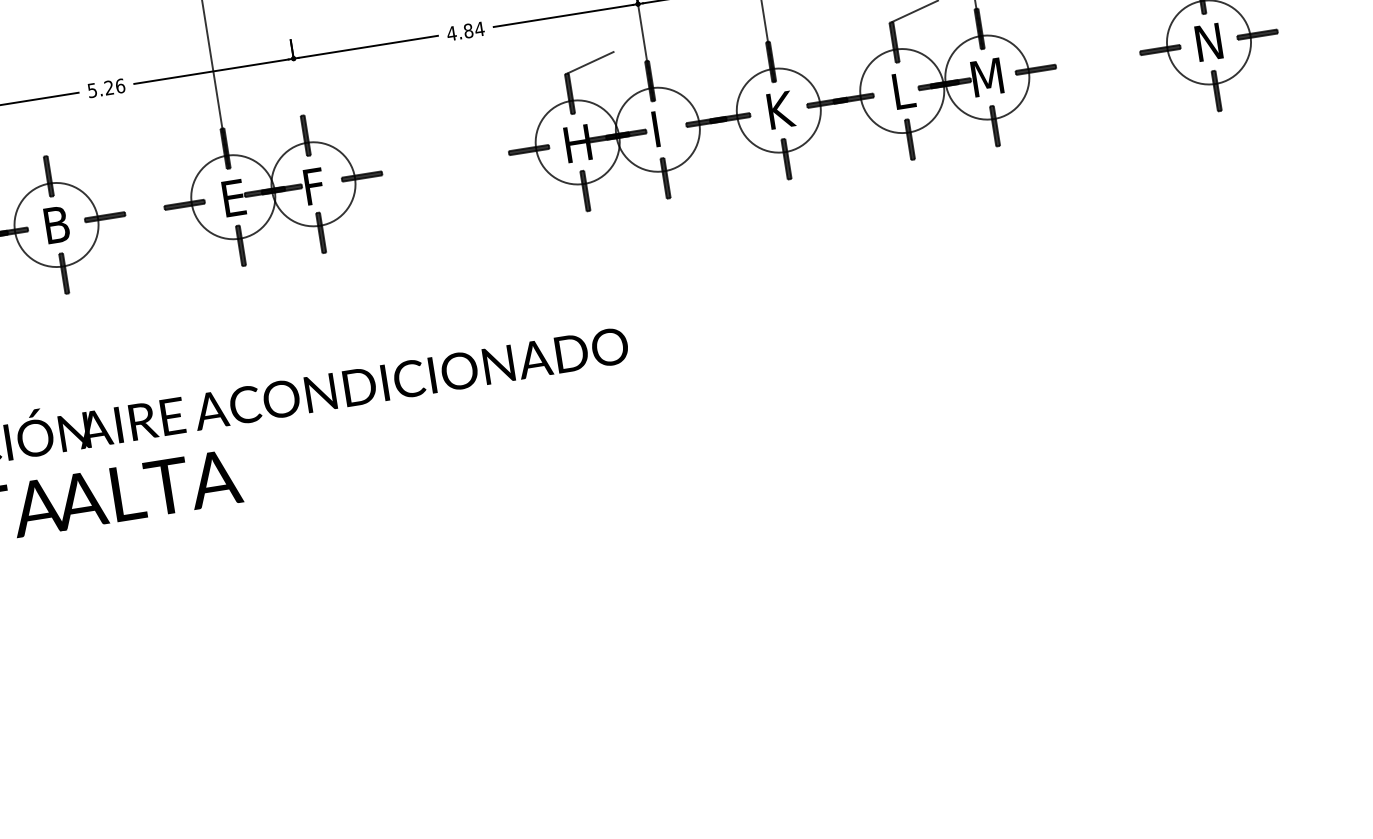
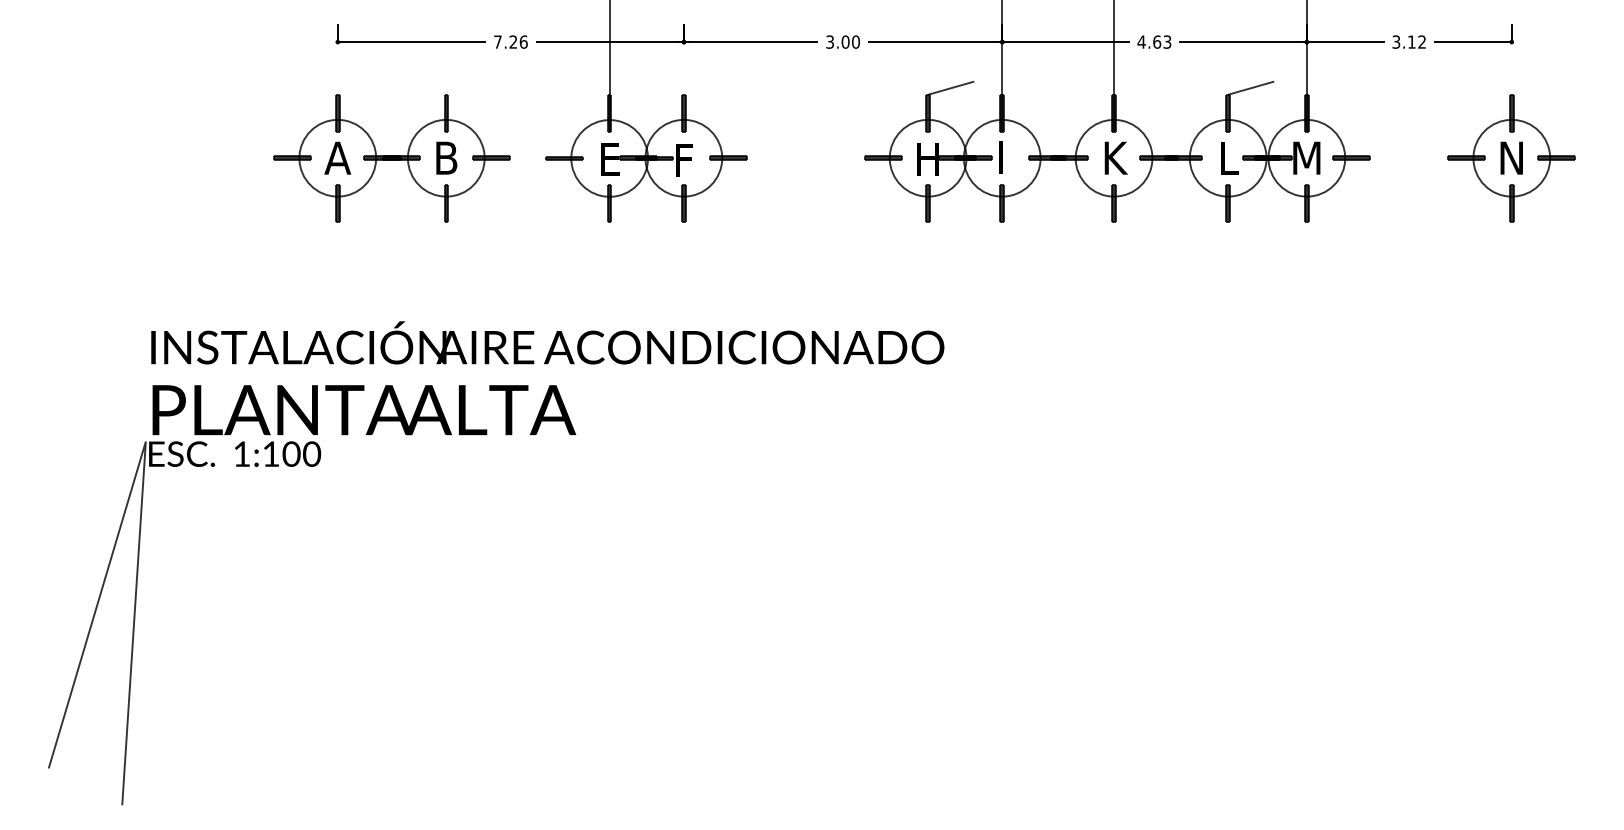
text: (465, 30) -> (842, 41), 4.84 -> 3.00
text: (91, 89) -> (497, 41), 5.26 -> 7.26

